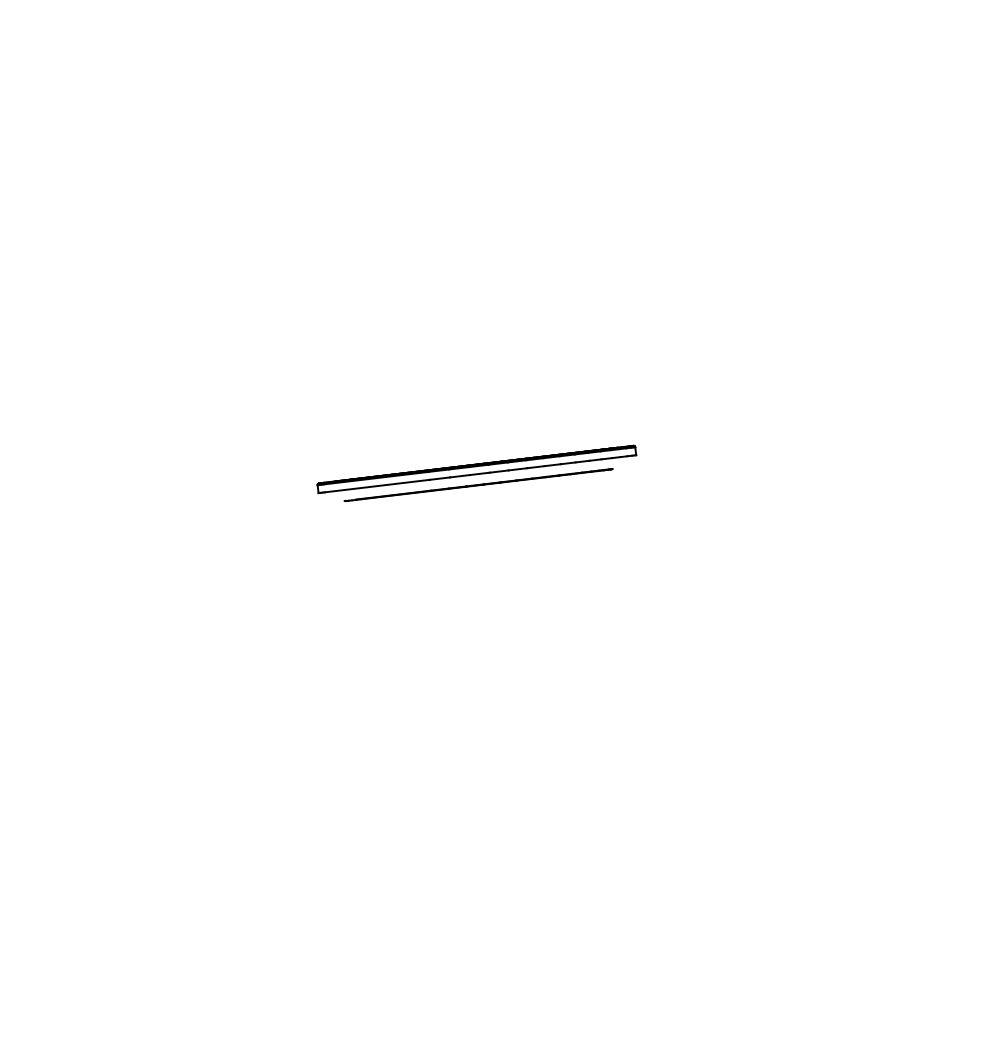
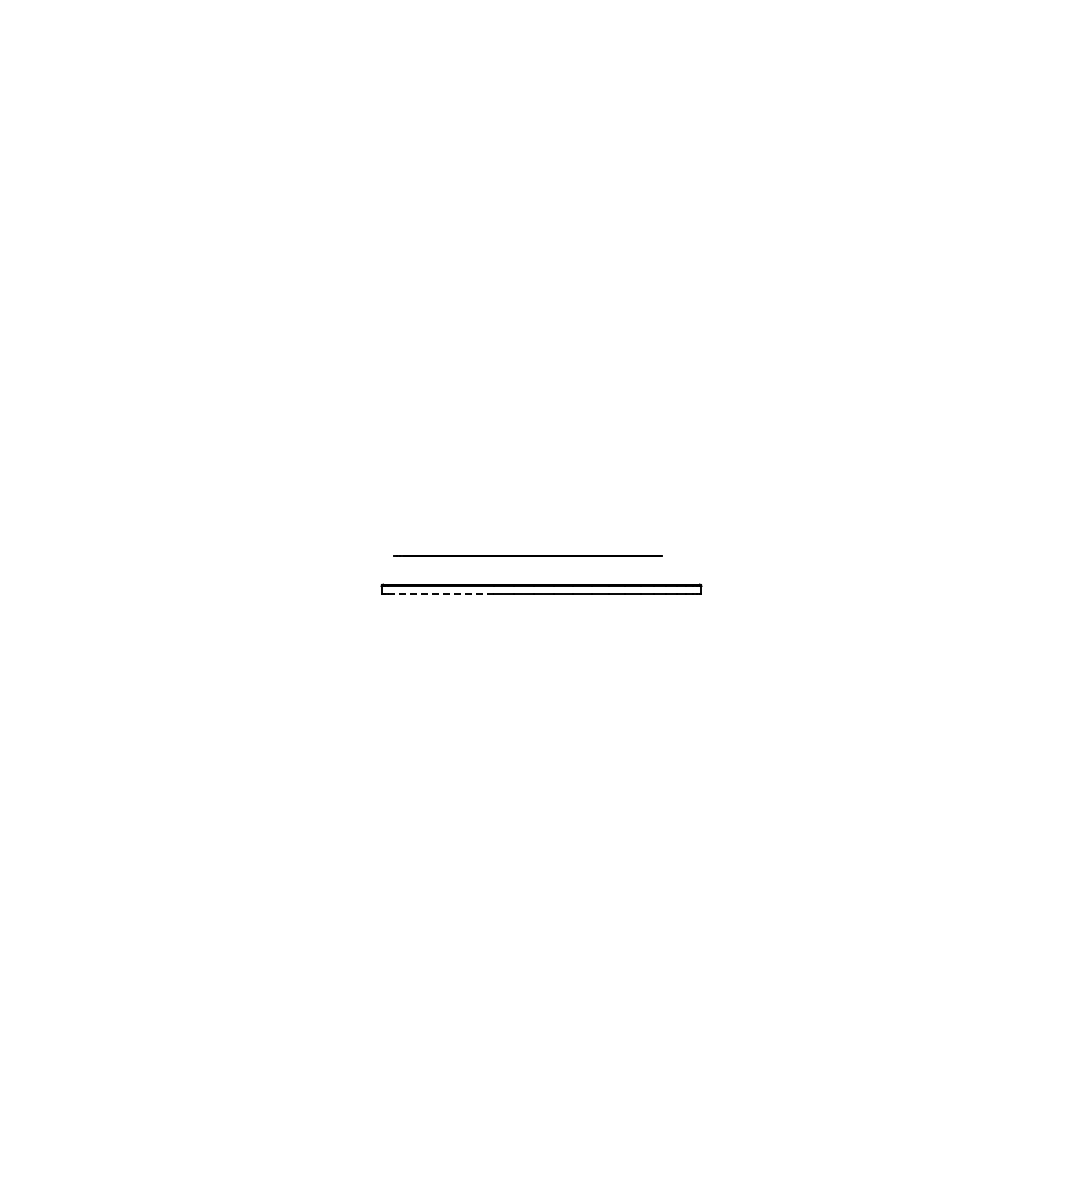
line: (478, 484) -> (527, 555), moved
line: (377, 486) -> (440, 594), solid -> dashed

